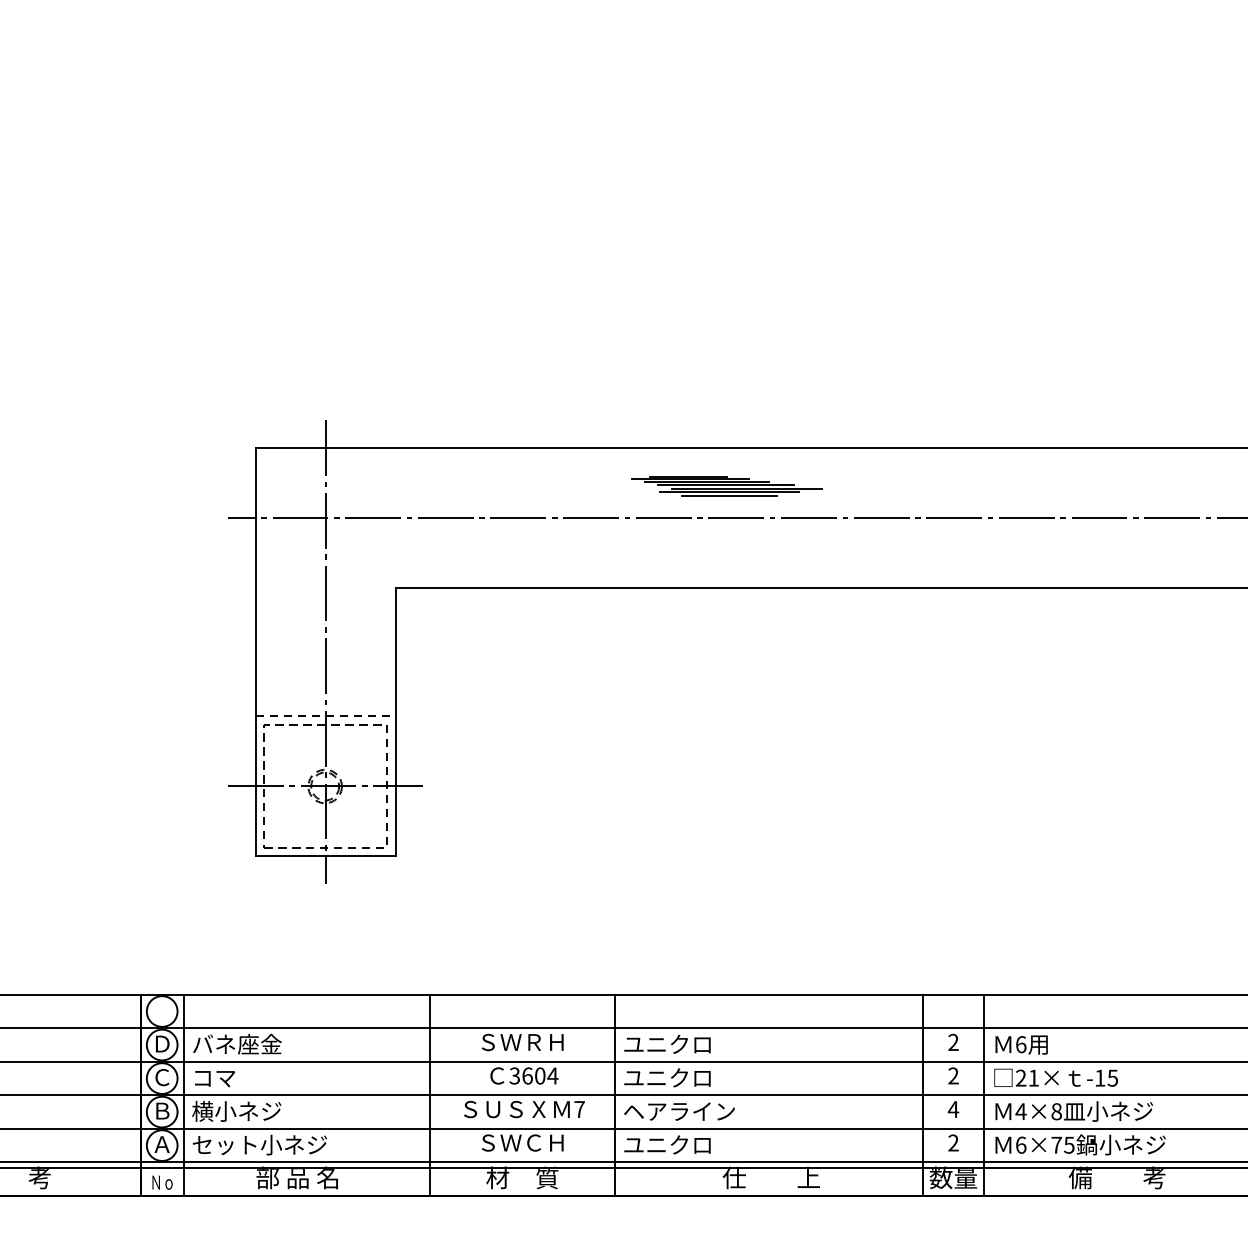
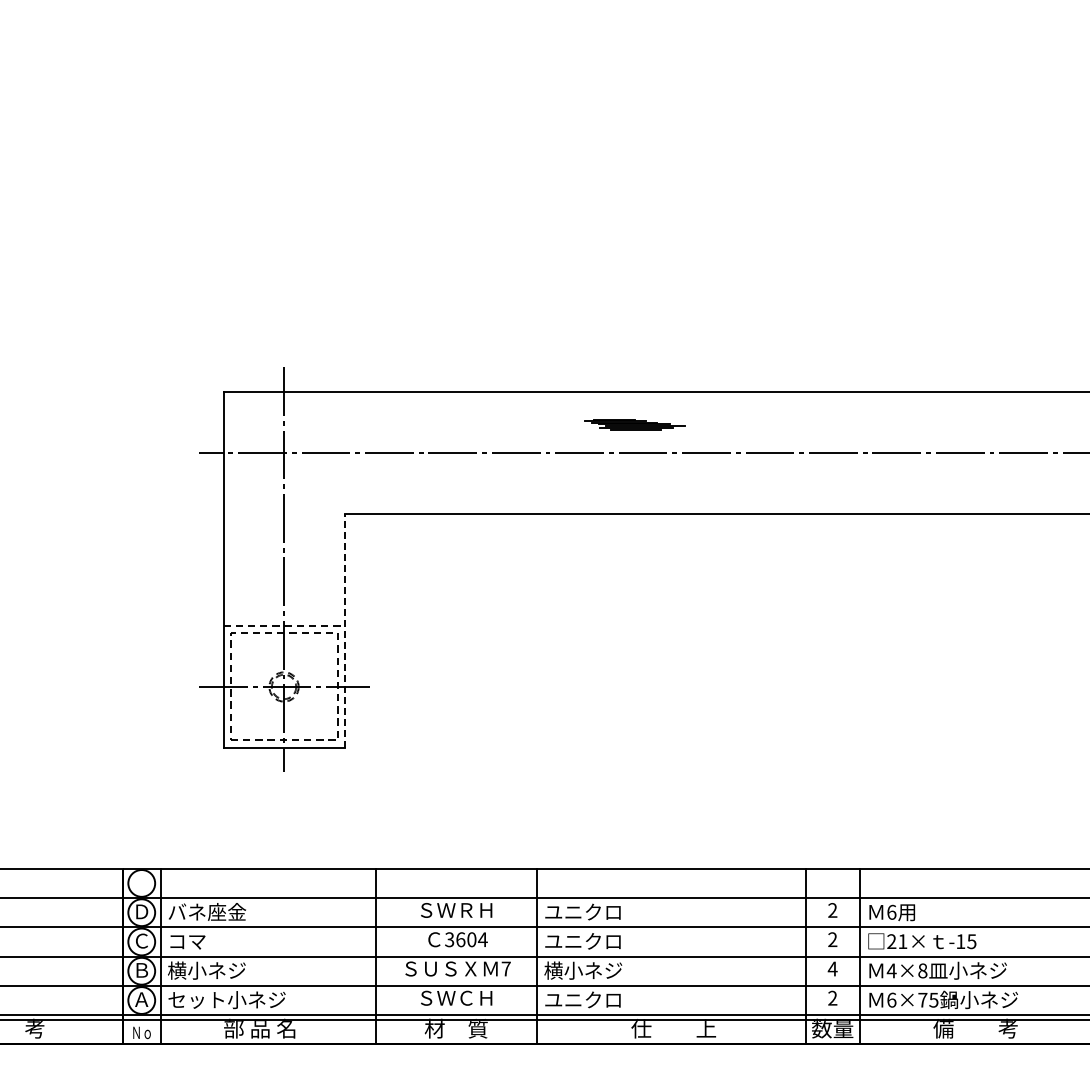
part: (726, 485) -> (634, 424), size x0.6
line: (395, 721) -> (345, 630), solid -> dashed
text: (678, 1111) -> (592, 970), ヘアライン -> 横小ネジ

